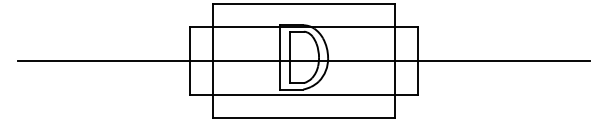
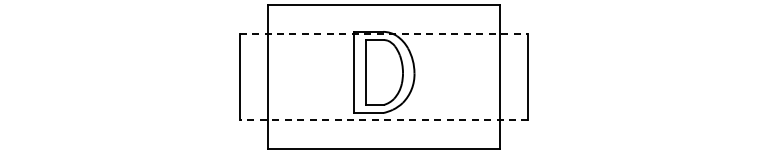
line: (304, 26) -> (384, 33), solid -> dashed
line: (303, 60) -> (383, 76), removed
line: (303, 95) -> (383, 120), solid -> dashed

